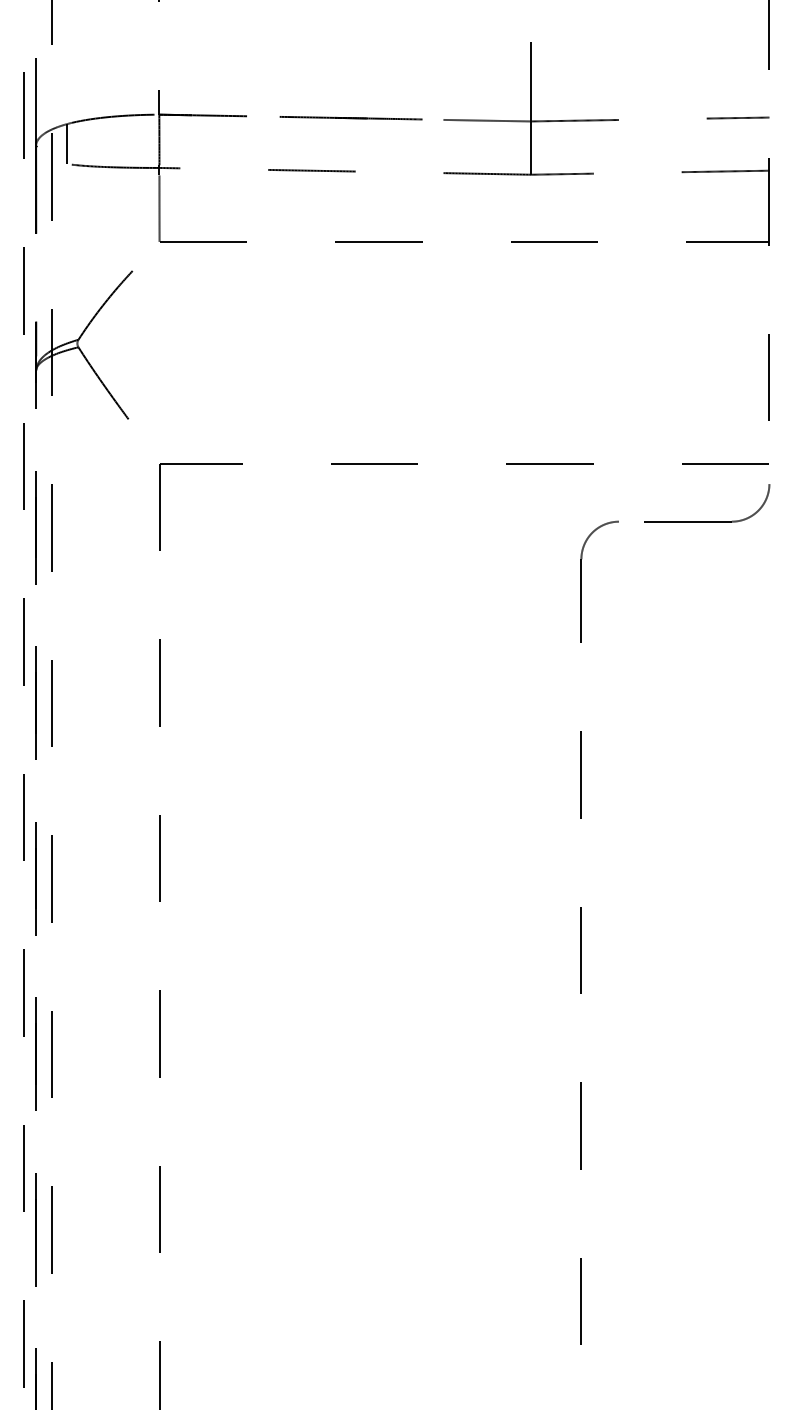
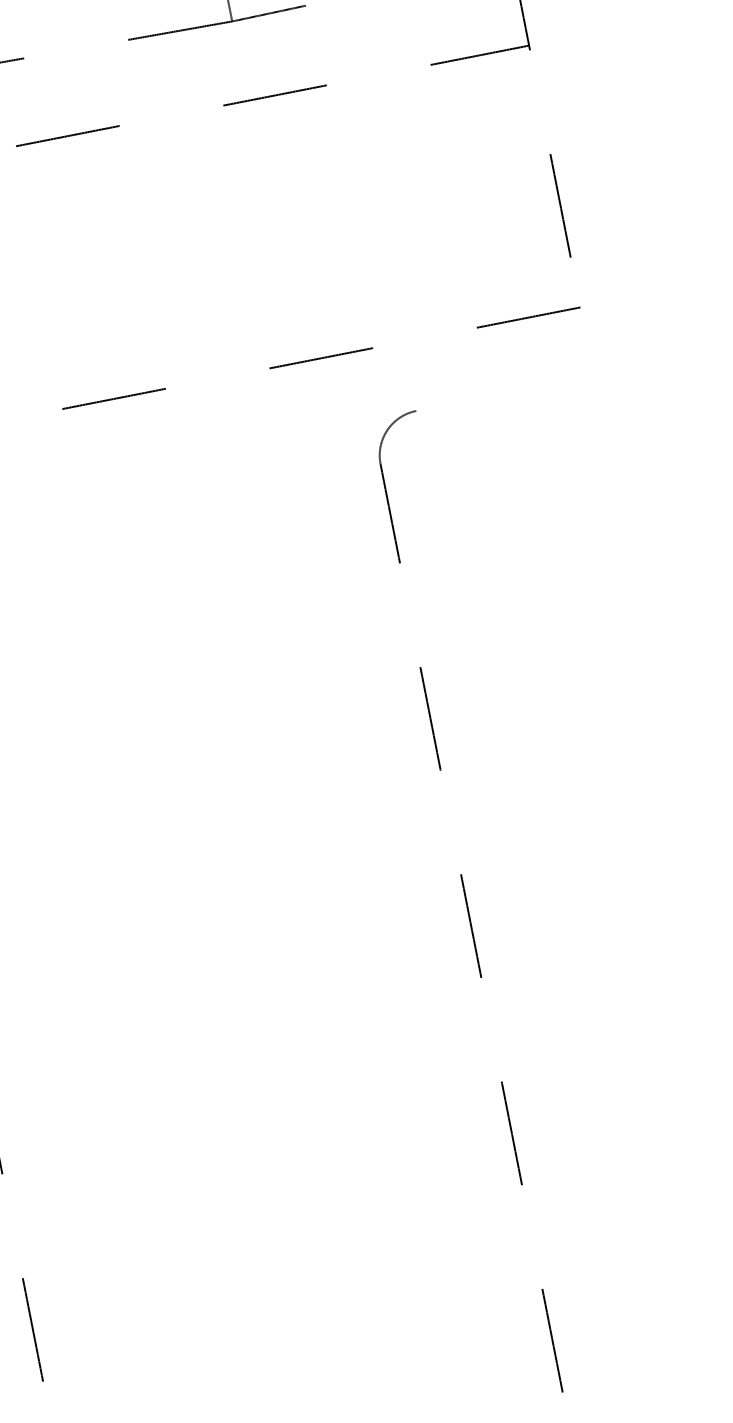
part: (707, 521) -> (520, 390), removed

